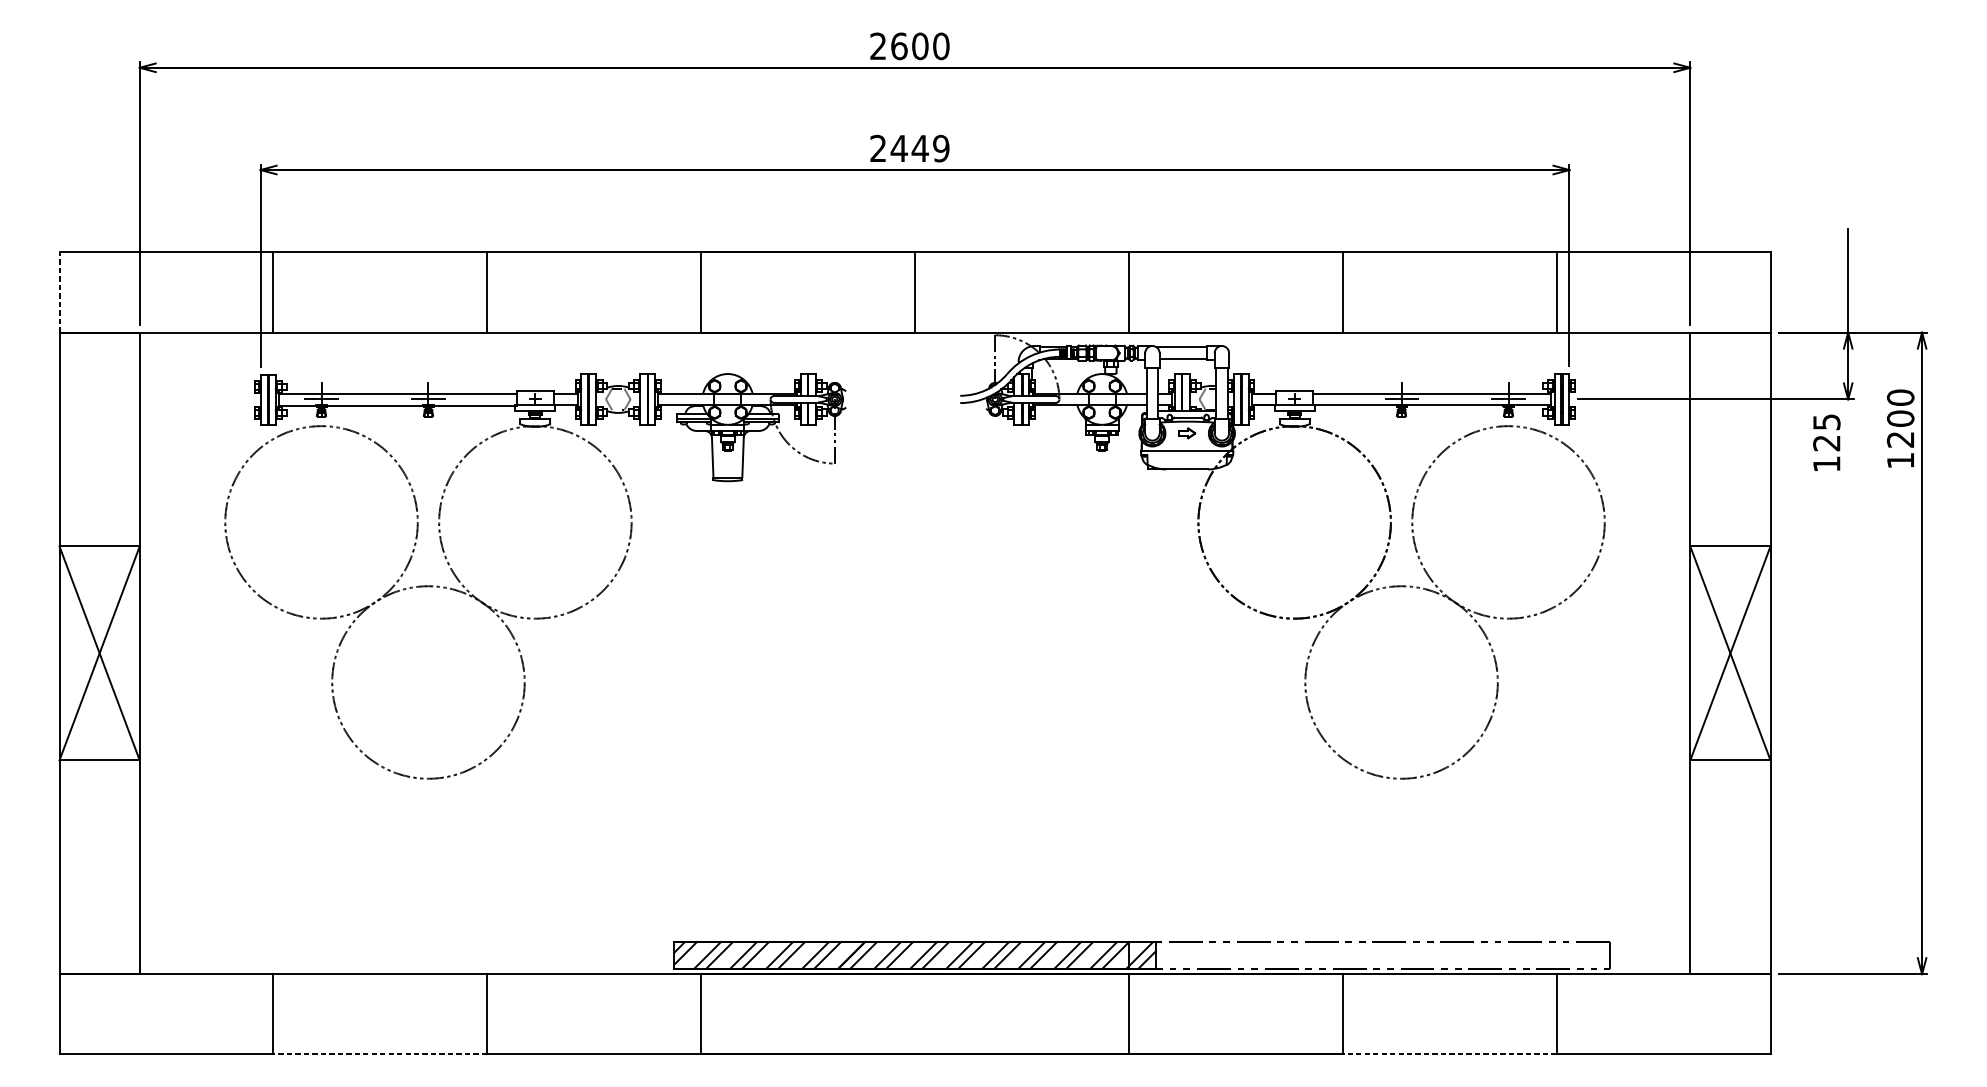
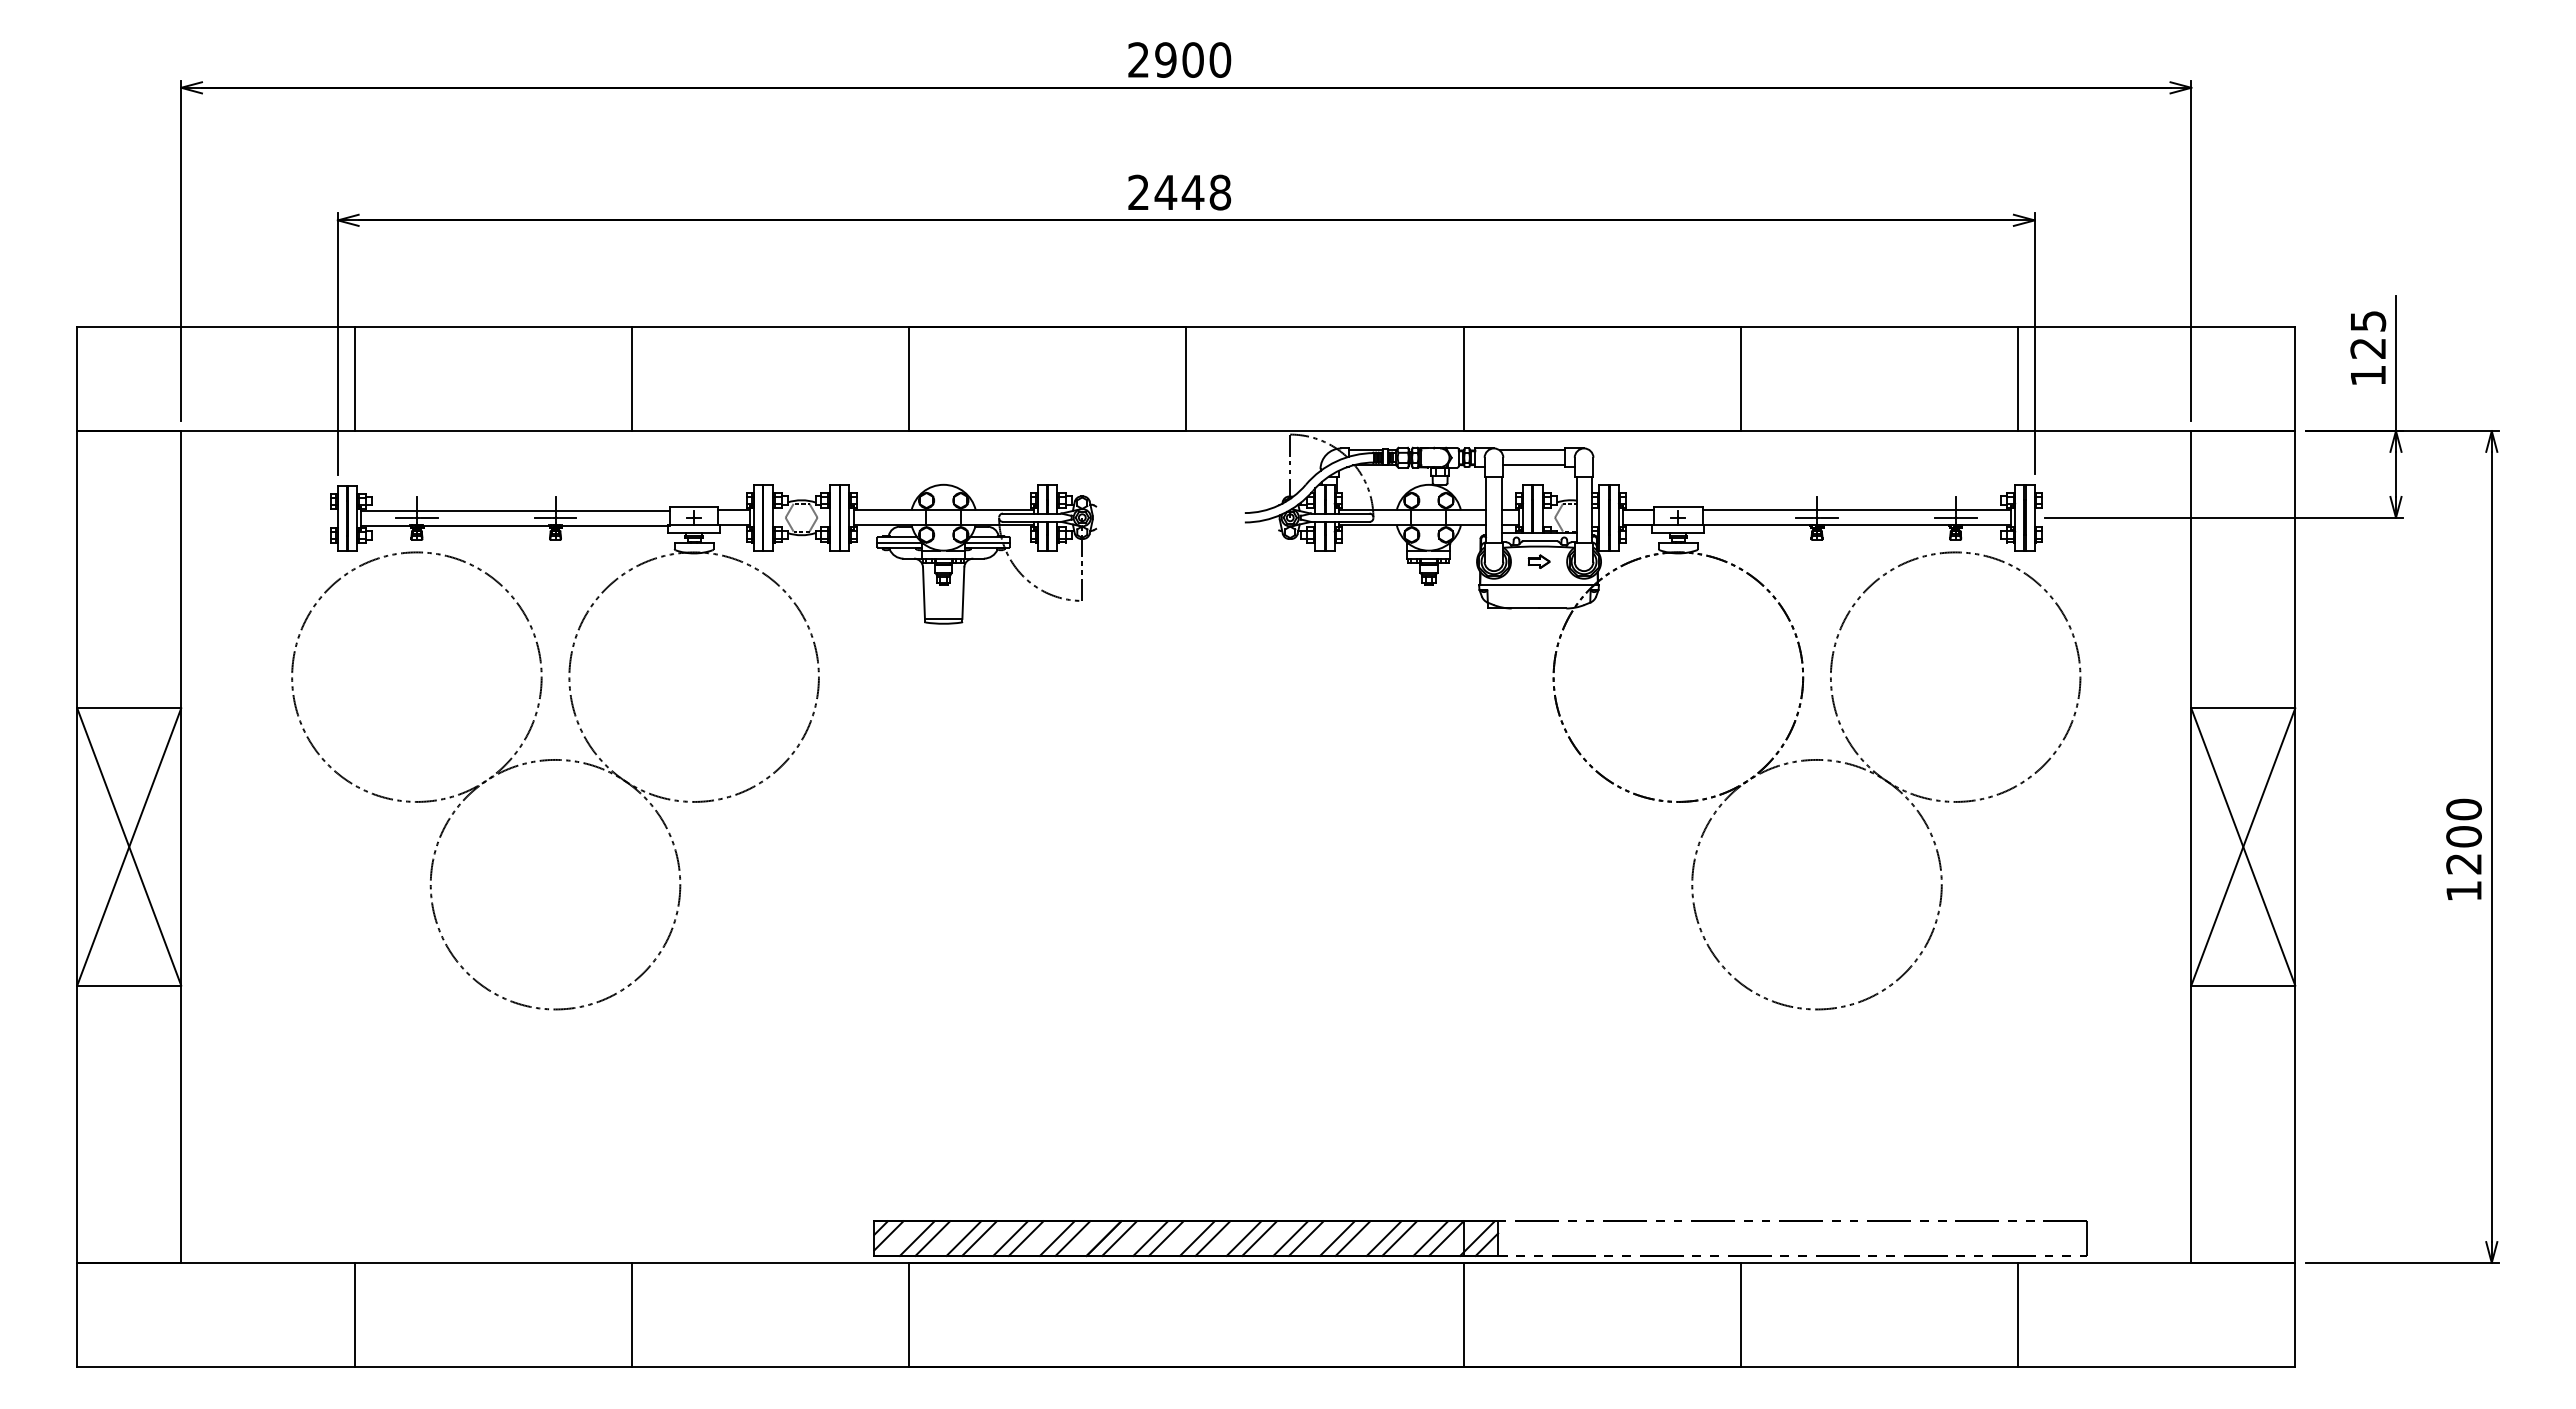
text: (899, 45) -> (1165, 59), 2600 -> 2900
text: (941, 148) -> (1220, 192), 2449 -> 2448
line: (59, 292) -> (77, 379), dashed -> solid
text: (1900, 427) -> (2463, 848), moved
text: (1826, 442) -> (2368, 347), moved
line: (380, 1054) -> (493, 1366), dashed -> solid
line: (1449, 1054) -> (1879, 1366), dashed -> solid

